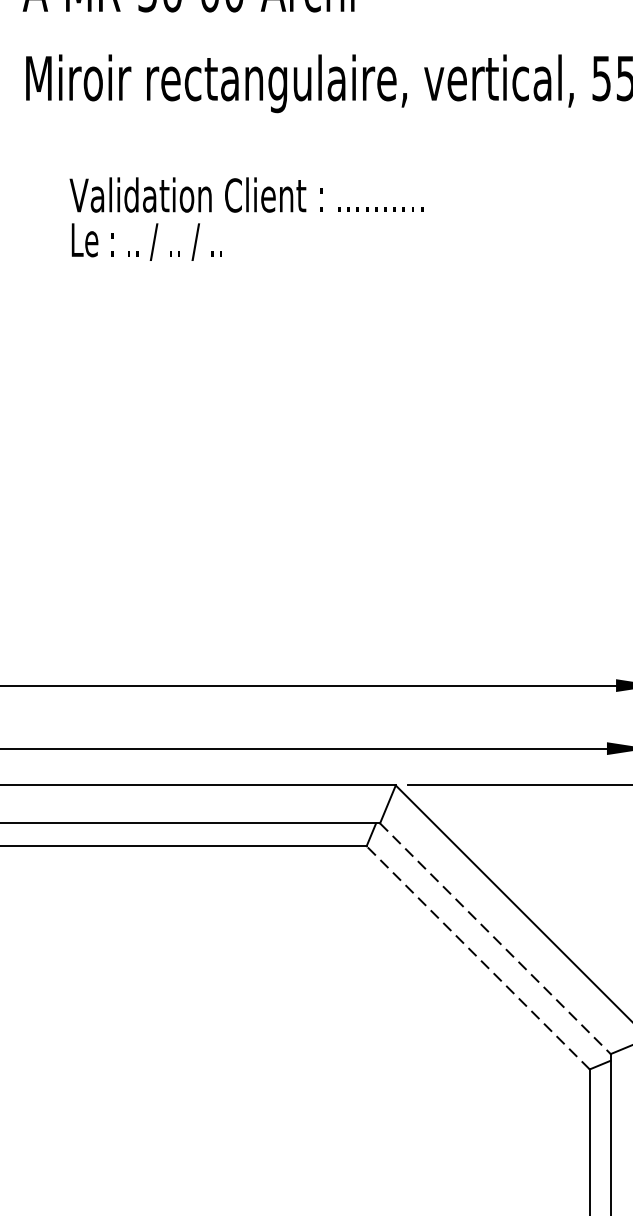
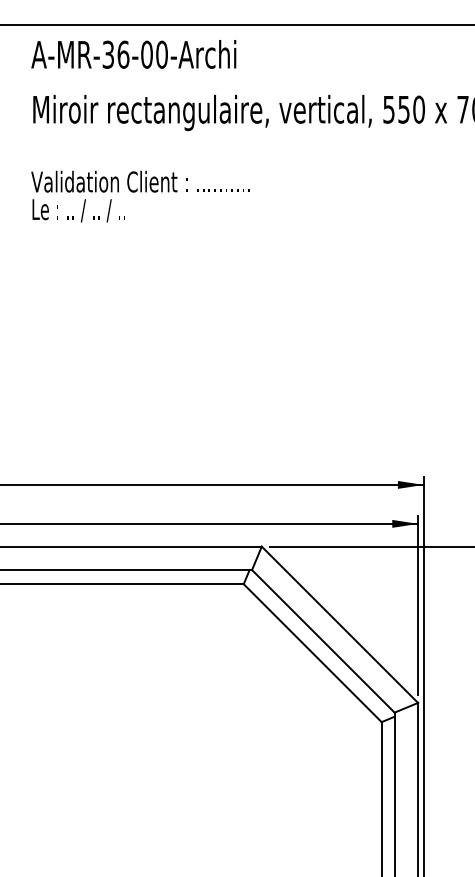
text: (246, 218) -> (140, 196), moved
line: (495, 938) -> (323, 641), dashed -> solid
line: (477, 958) -> (312, 653), dashed -> solid

